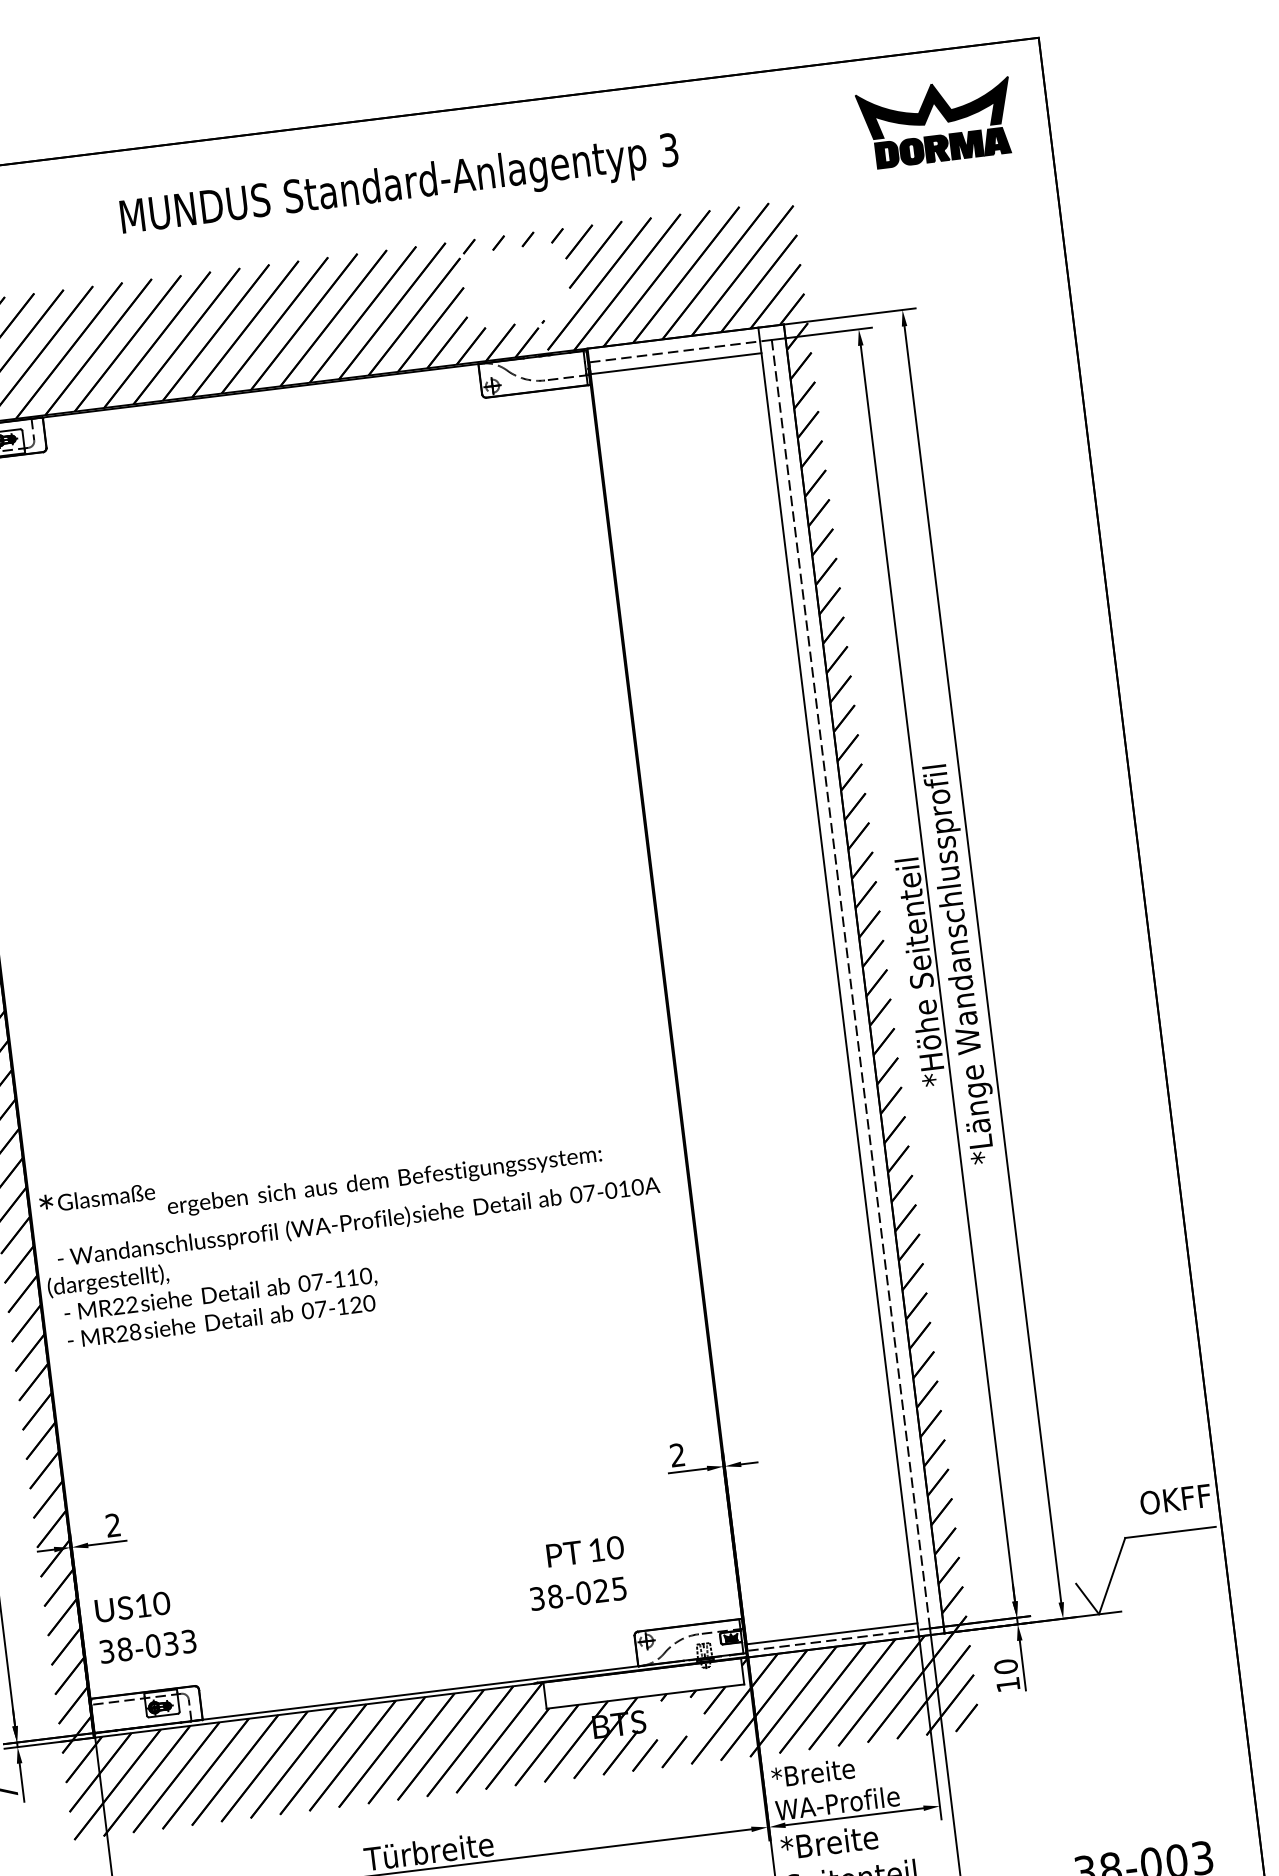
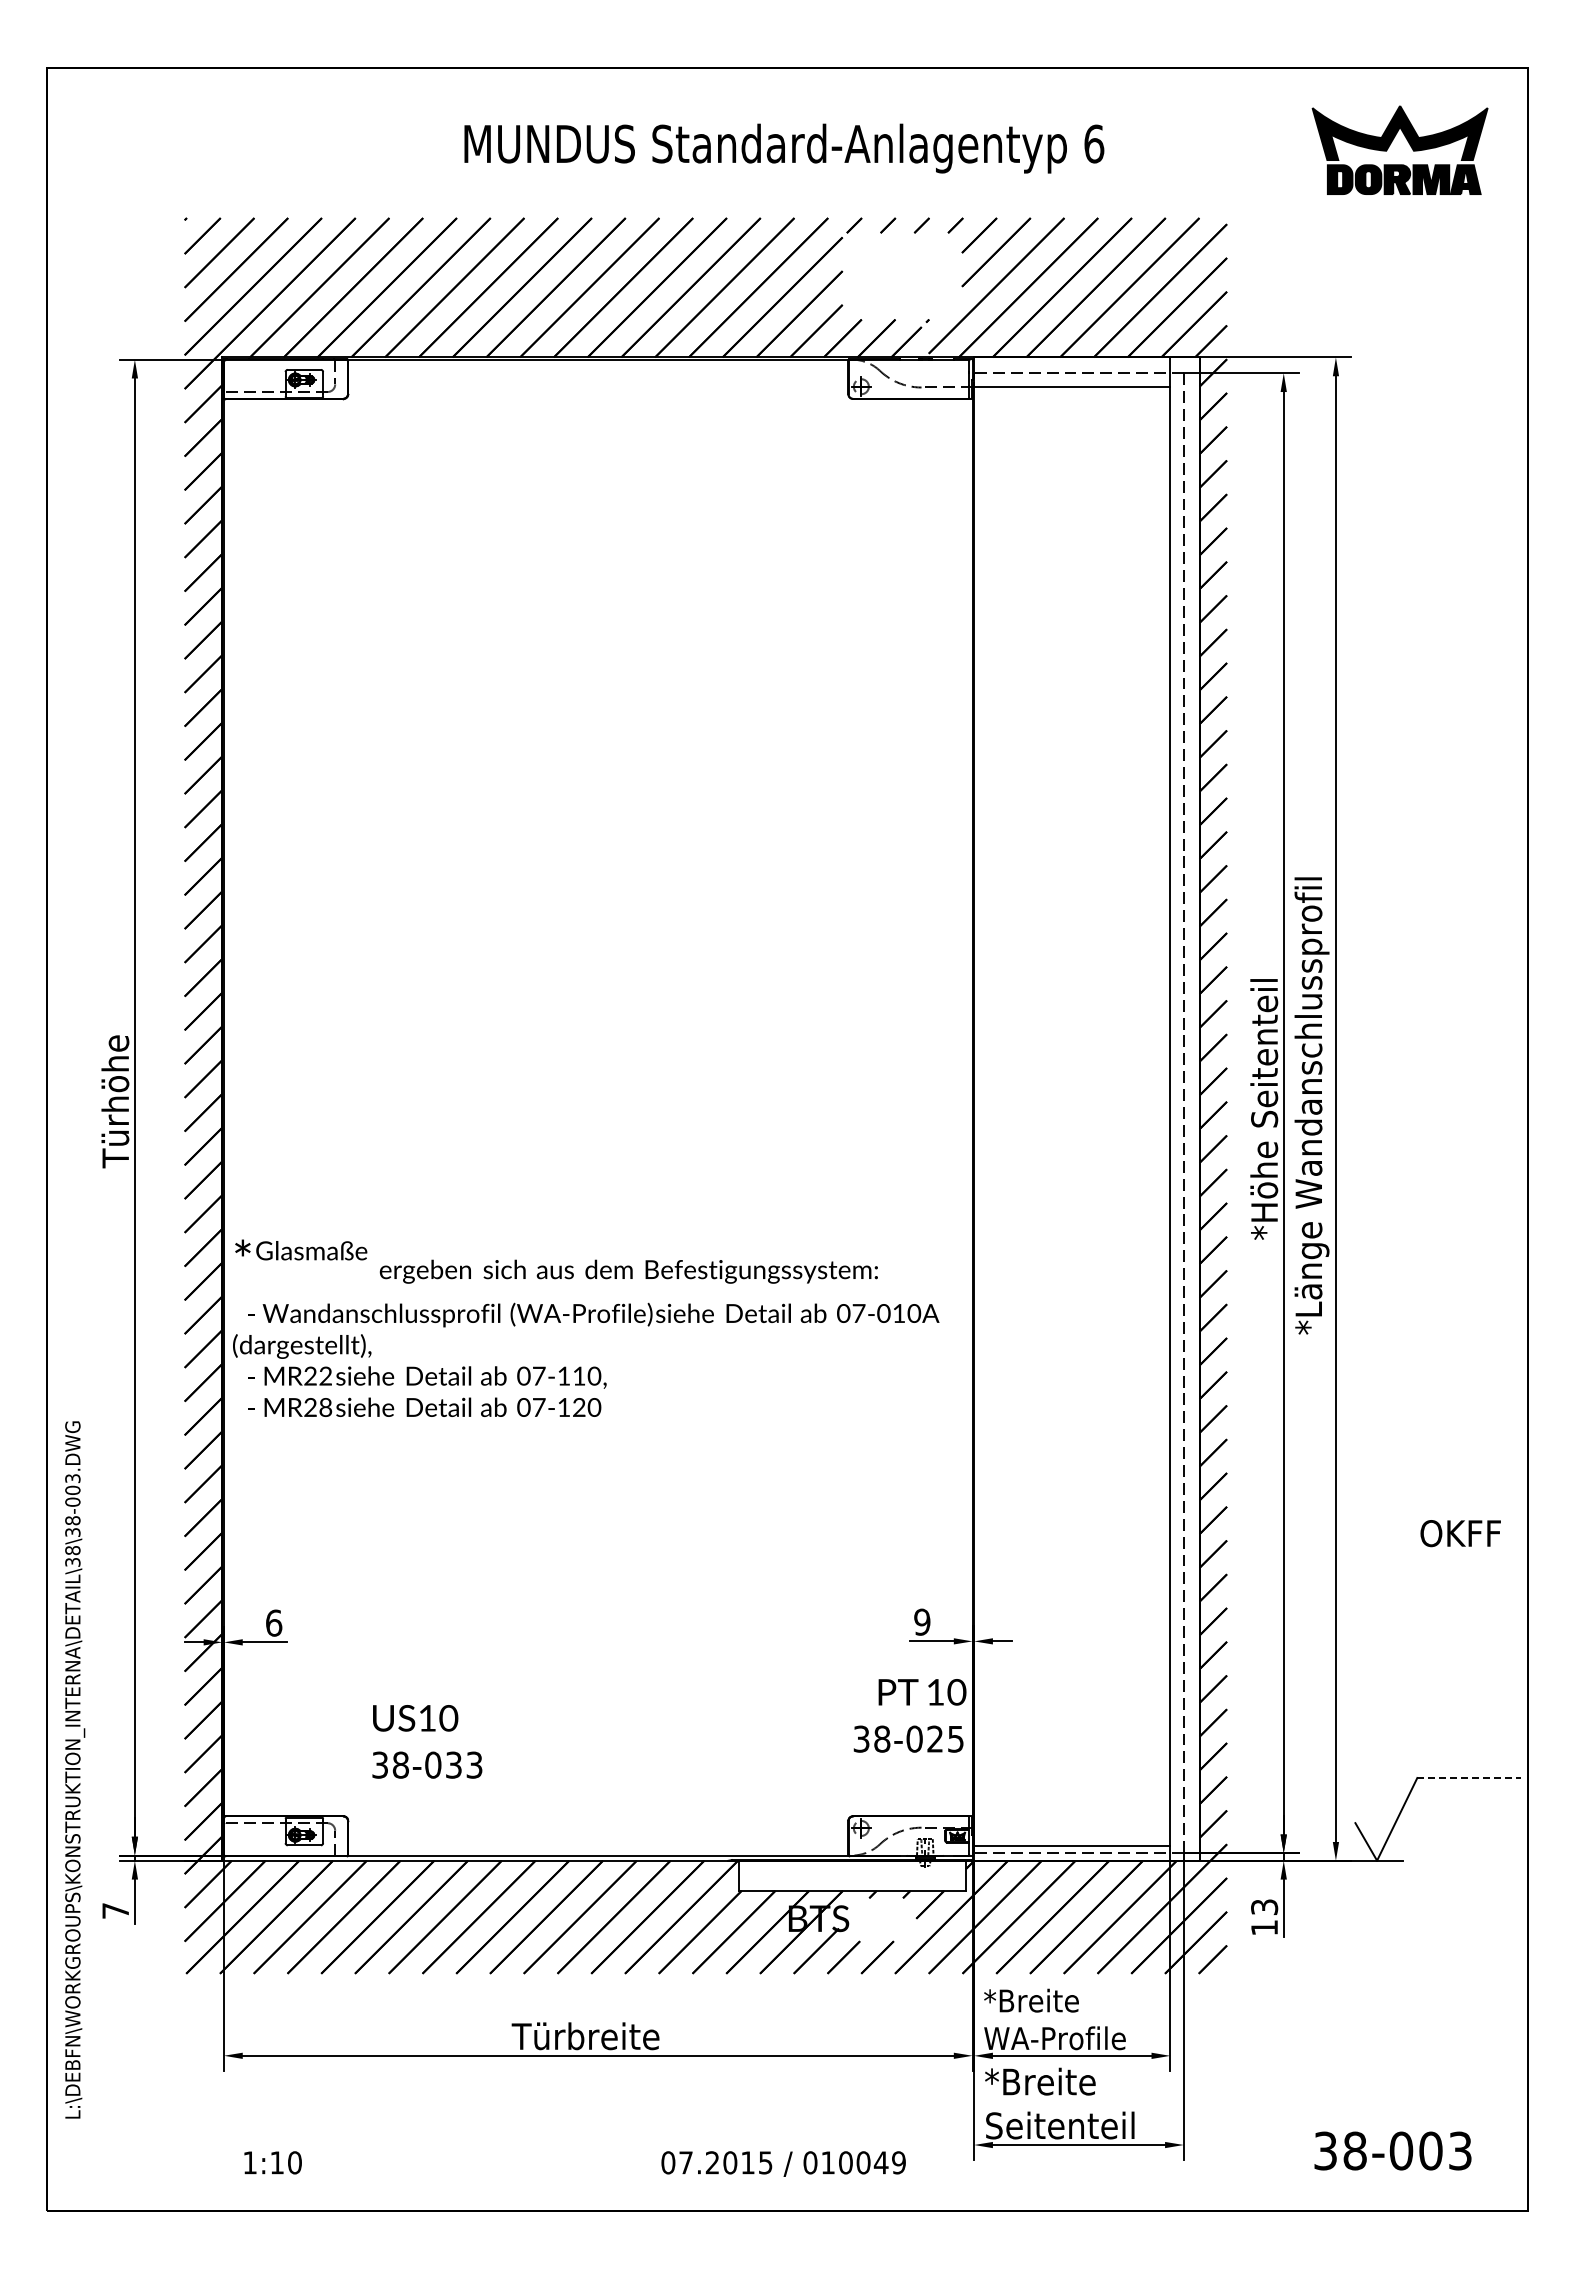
text: (669, 149) -> (1094, 143), 3 -> 6
text: (677, 1454) -> (922, 1621), 2 -> 9
text: (1175, 1499) -> (1460, 1533), moved
text: (113, 1524) -> (274, 1622), 2 -> 6
line: (1170, 1532) -> (1469, 1778), solid -> dashed
text: (576, 1573) -> (909, 1715), moved
text: (145, 1625) -> (427, 1741), moved
text: (1006, 1667) -> (1264, 1907), 10 -> 13

